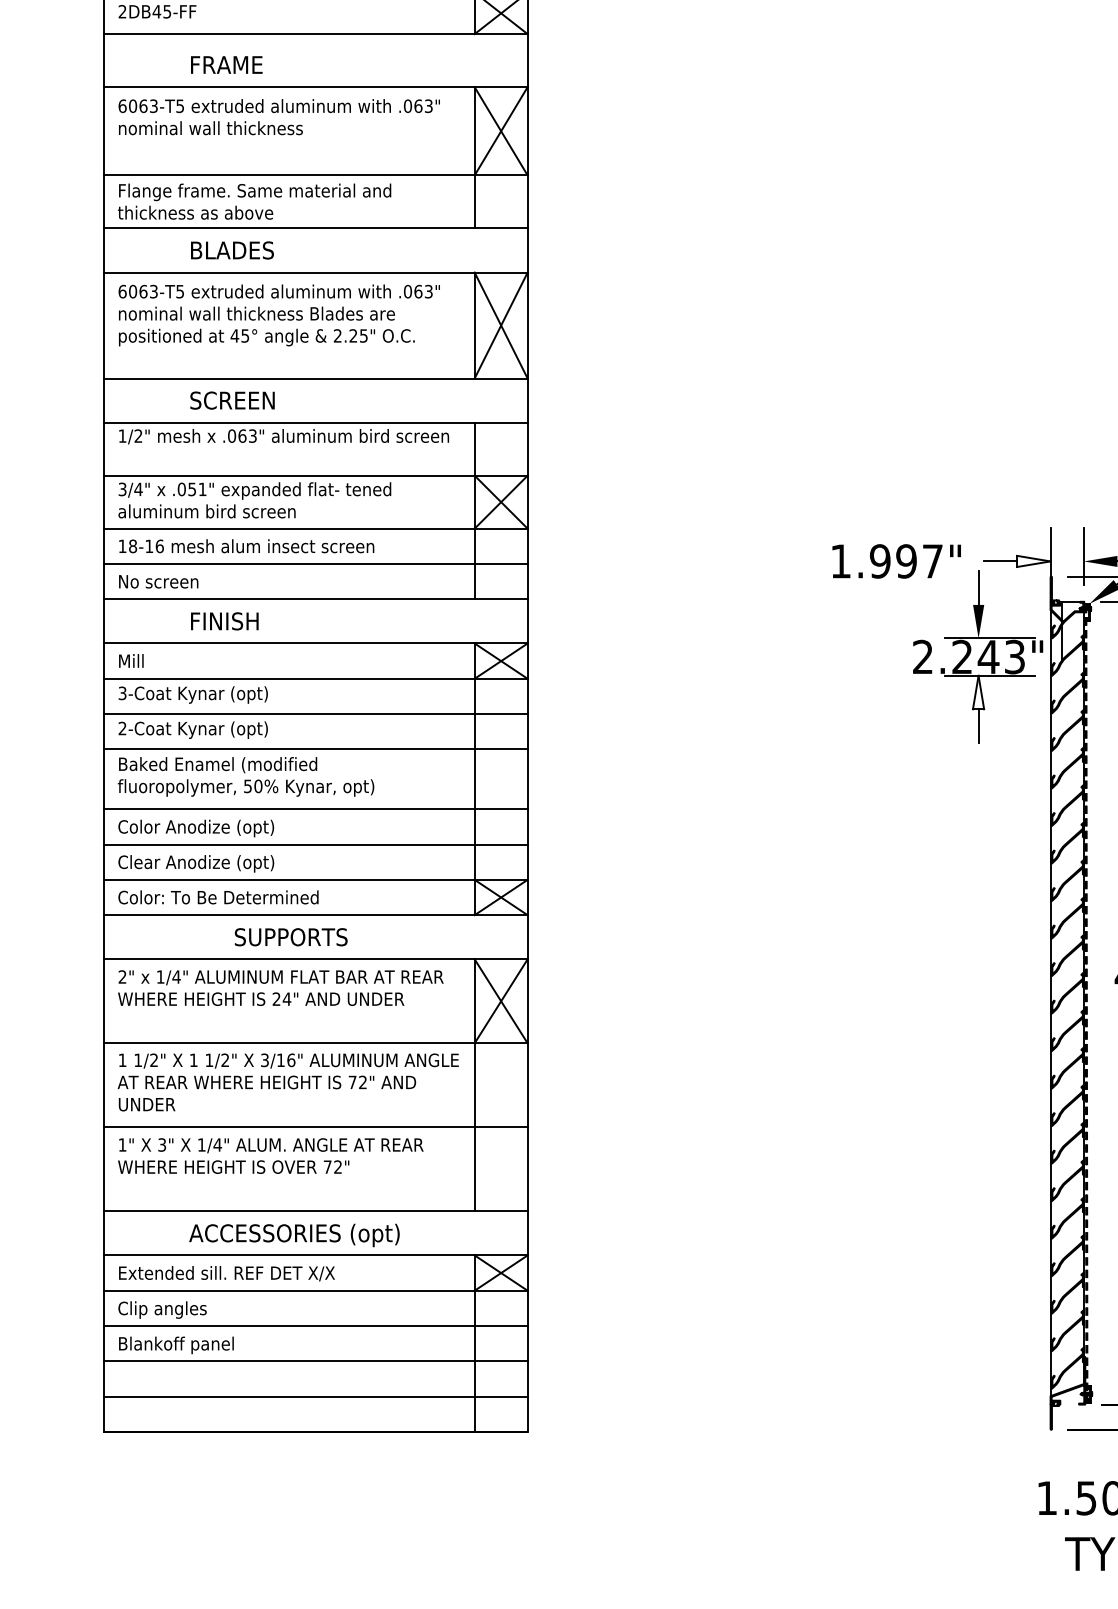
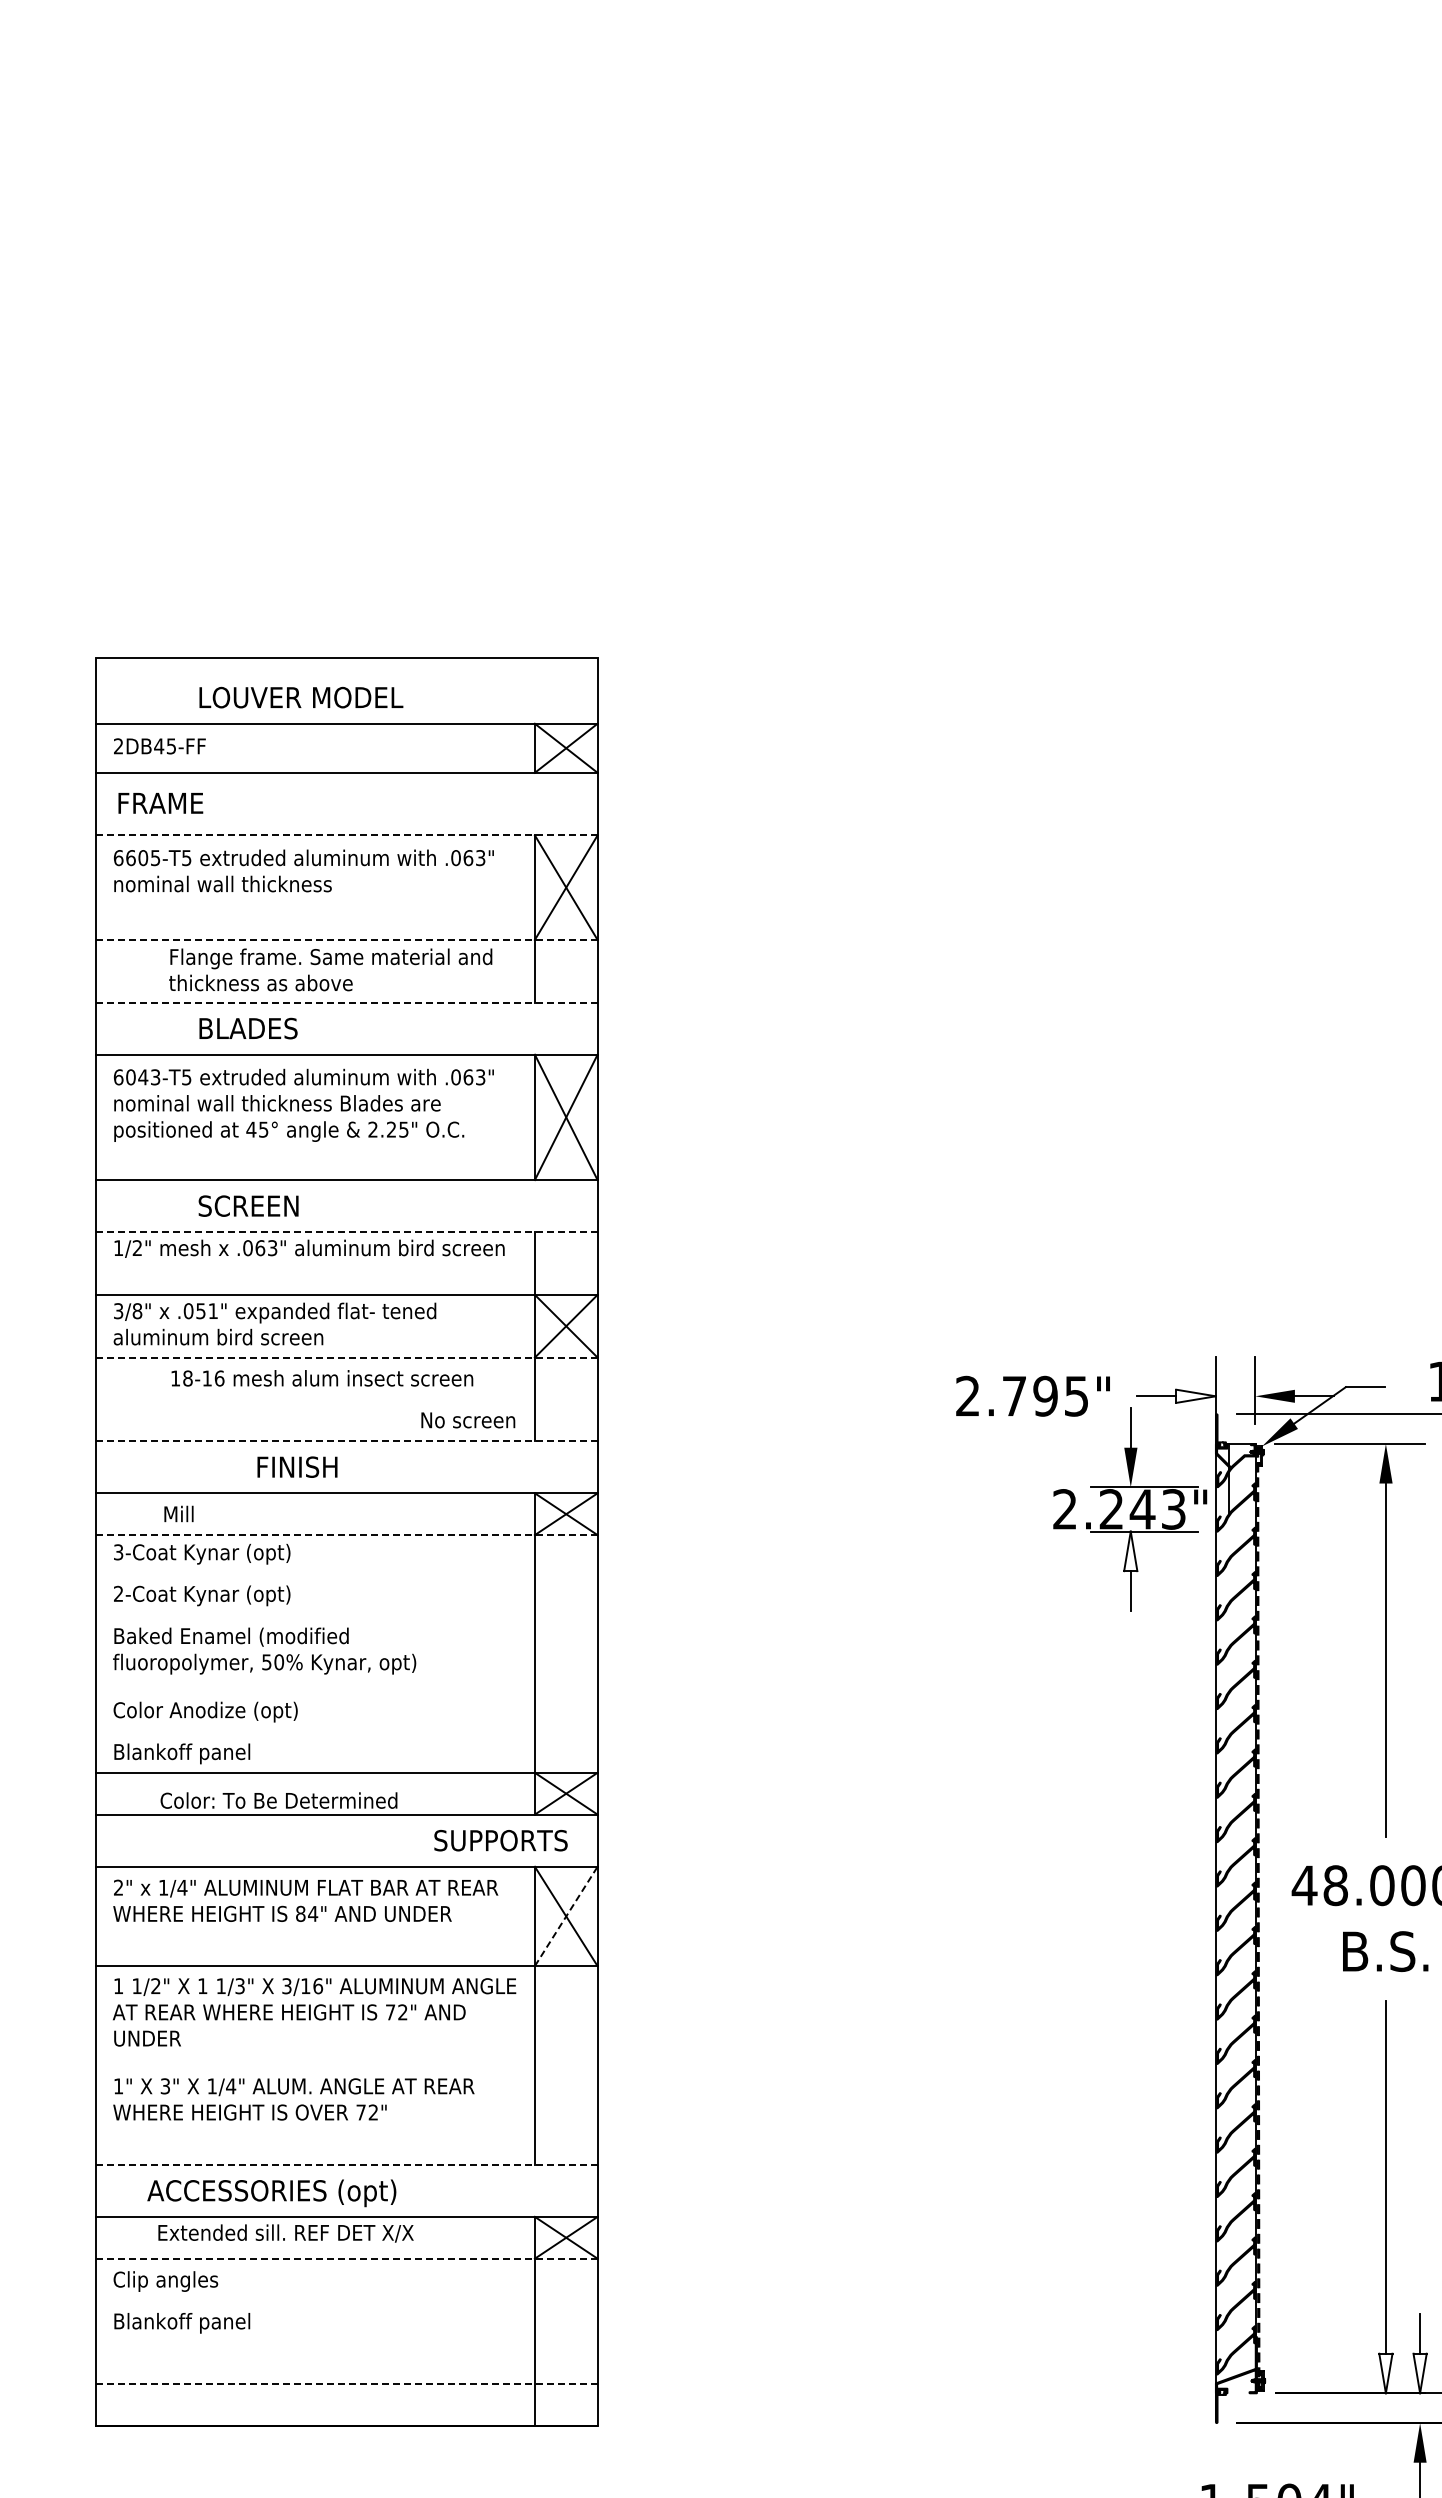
text: (226, 65) -> (160, 803), moved
line: (315, 87) -> (346, 835), solid -> dashed
text: (143, 105) -> (143, 857), 6063-T5 -> 6605-T5
line: (315, 175) -> (346, 939), solid -> dashed
text: (254, 201) -> (330, 969), moved
line: (315, 228) -> (346, 1002), solid -> dashed
text: (143, 291) -> (143, 1077), 6063-T5 -> 6043-T5
line: (315, 422) -> (346, 1232), solid -> dashed
text: (138, 489) -> (137, 1311), 3/4" -> 3/8"
line: (315, 528) -> (346, 1357), solid -> dashed
text: (246, 546) -> (322, 1378), moved
text: (887, 560) -> (1022, 1395), 1.997" -> 2.795"
line: (315, 564) -> (346, 1399), removed
text: (158, 581) -> (468, 1420), moved
line: (315, 599) -> (346, 1441), solid -> dashed
text: (224, 620) -> (297, 1466), moved
text: (130, 660) -> (178, 1513), moved
line: (315, 679) -> (346, 1535), solid -> dashed
line: (315, 713) -> (346, 1576), removed
line: (315, 749) -> (346, 1618), removed
line: (315, 809) -> (346, 1689), removed
line: (315, 844) -> (346, 1731), removed
text: (196, 863) -> (205, 1753), Clear Anodize (opt) -> Blankoff panel
text: (218, 897) -> (278, 1800), moved
text: (290, 937) -> (500, 1840), moved
text: (276, 998) -> (300, 1913), 24" -> 84"
line: (501, 1001) -> (566, 1916), solid -> dashed
text: (224, 1060) -> (239, 1986), 1/2" -> 1/3"
line: (315, 1127) -> (346, 2065), removed
line: (315, 1211) -> (346, 2164), solid -> dashed
text: (294, 1235) -> (271, 2193), moved
text: (226, 1273) -> (285, 2233), moved
line: (315, 1290) -> (346, 2258), solid -> dashed
line: (315, 1326) -> (346, 2300), removed
line: (315, 1361) -> (346, 2342), removed
line: (315, 1396) -> (346, 2383), solid -> dashed

